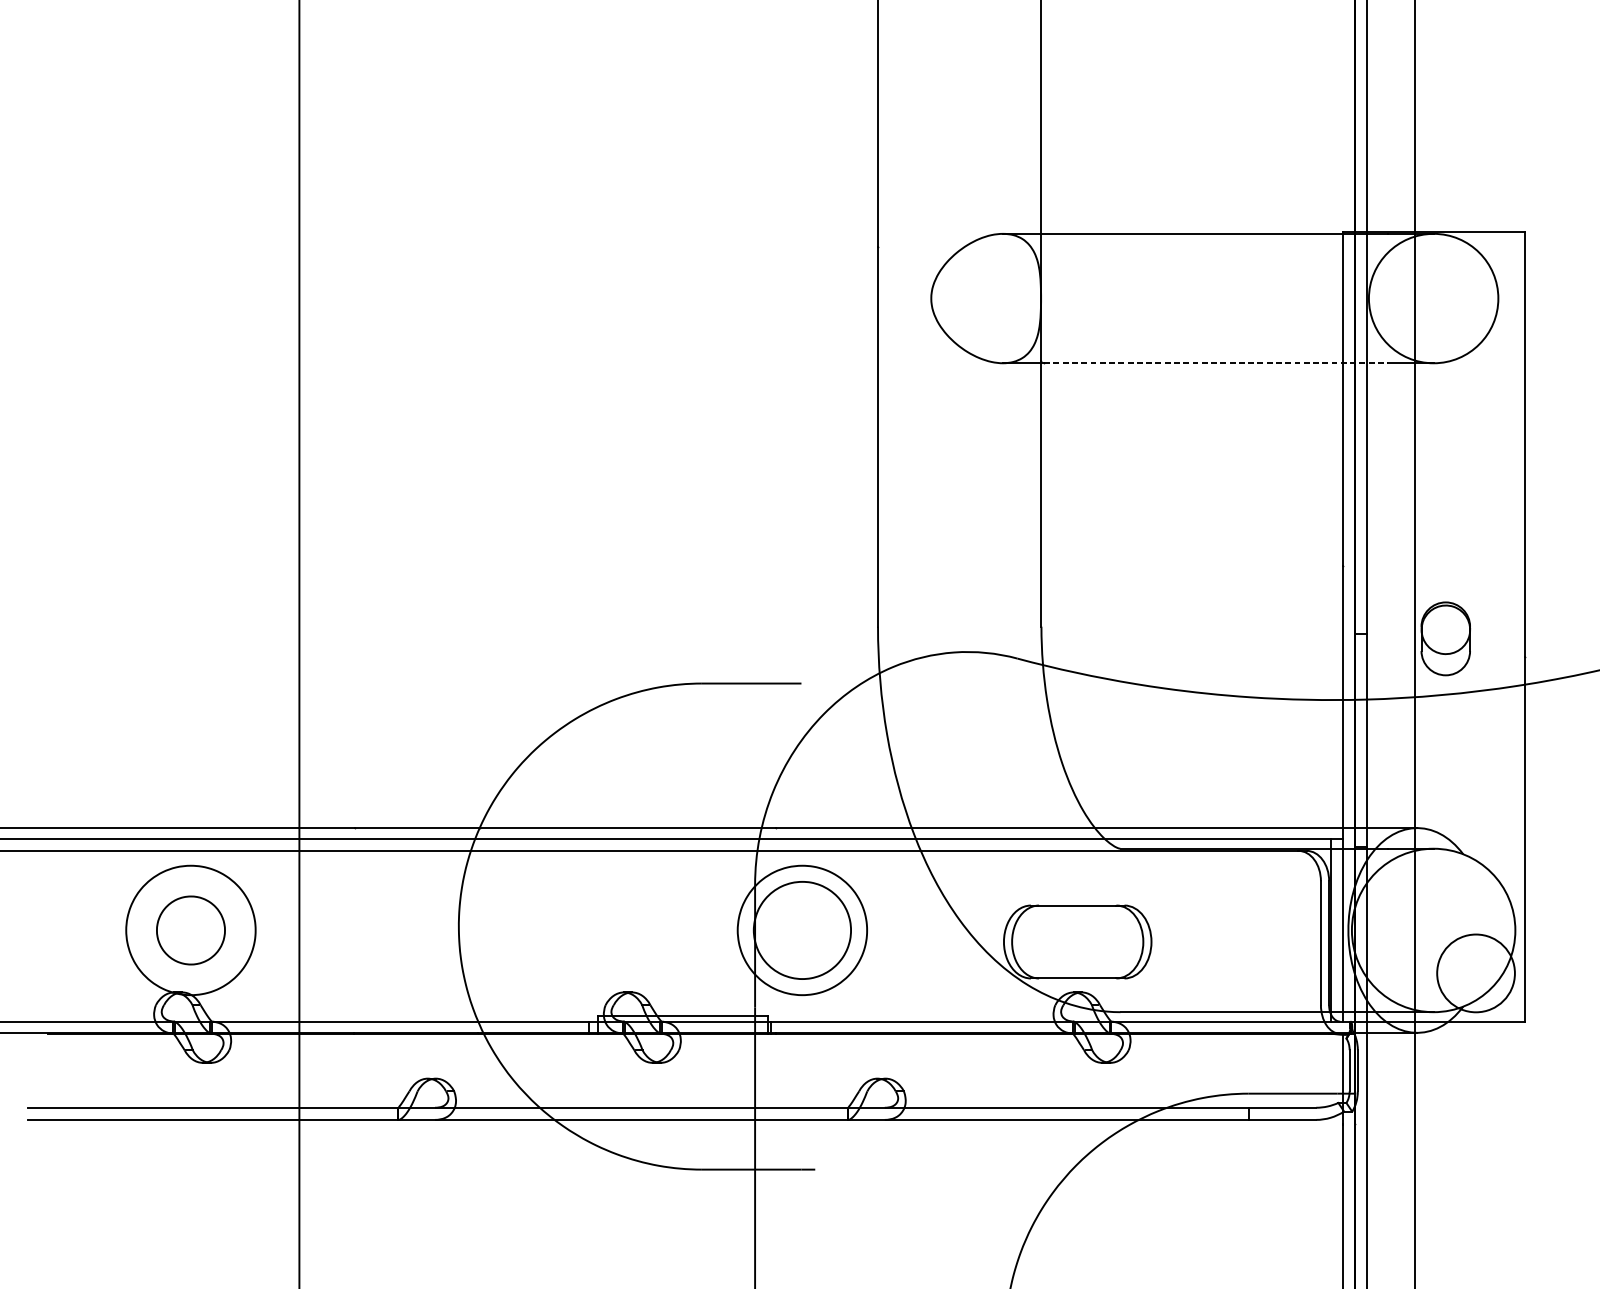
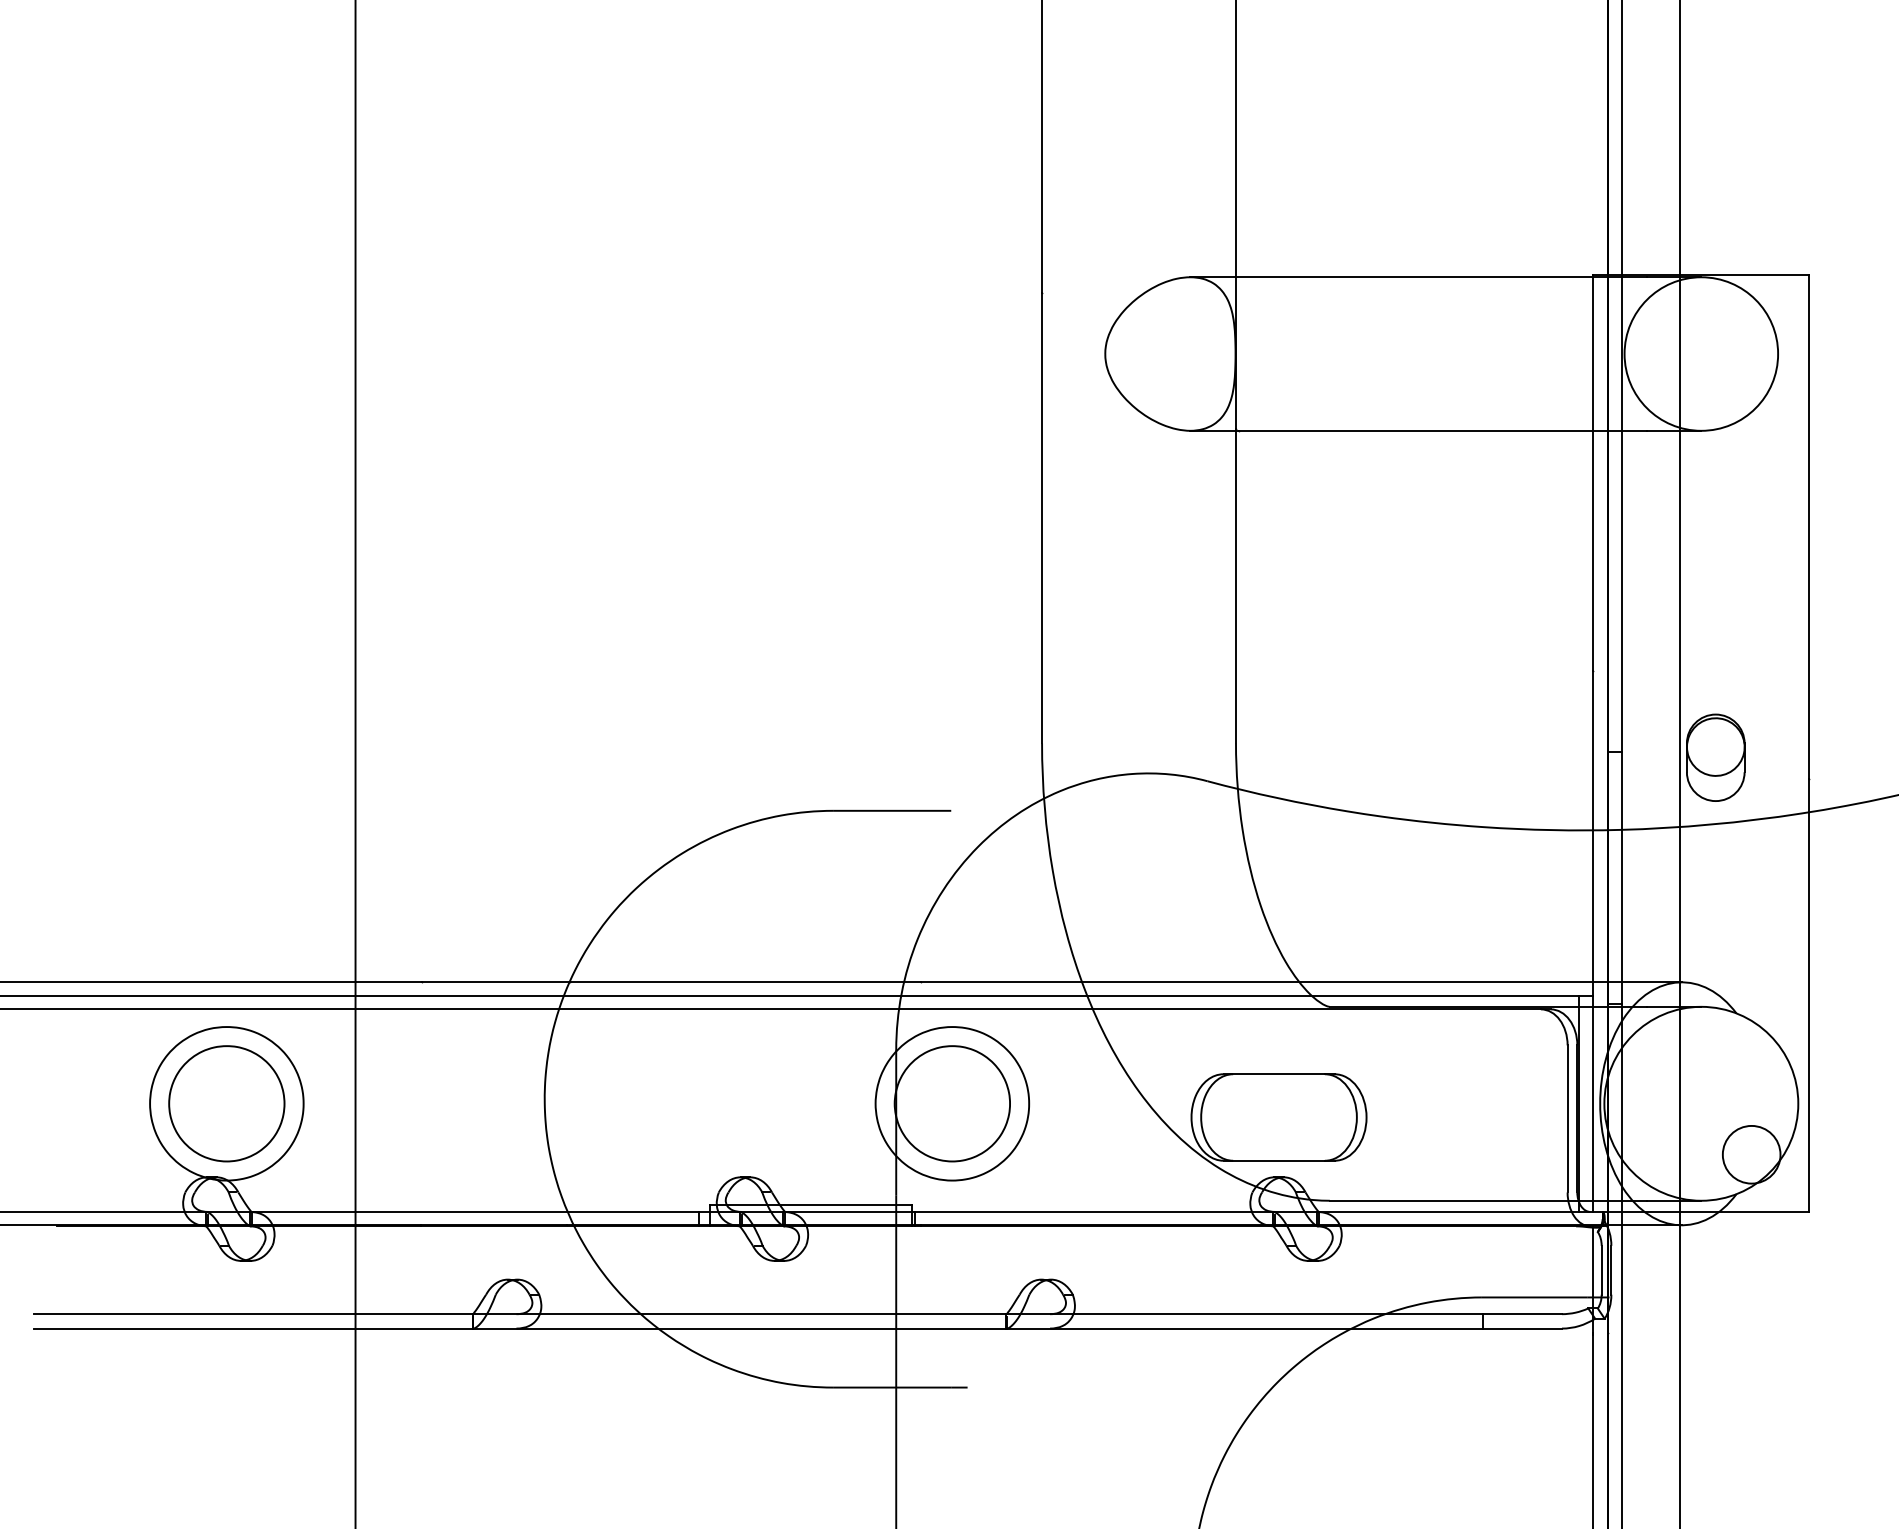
line: (1215, 363) -> (1442, 430), dashed -> solid
part: (190, 930) -> (226, 1103), size x1.43
circle: (1475, 973) -> (1751, 1154), size x0.62

